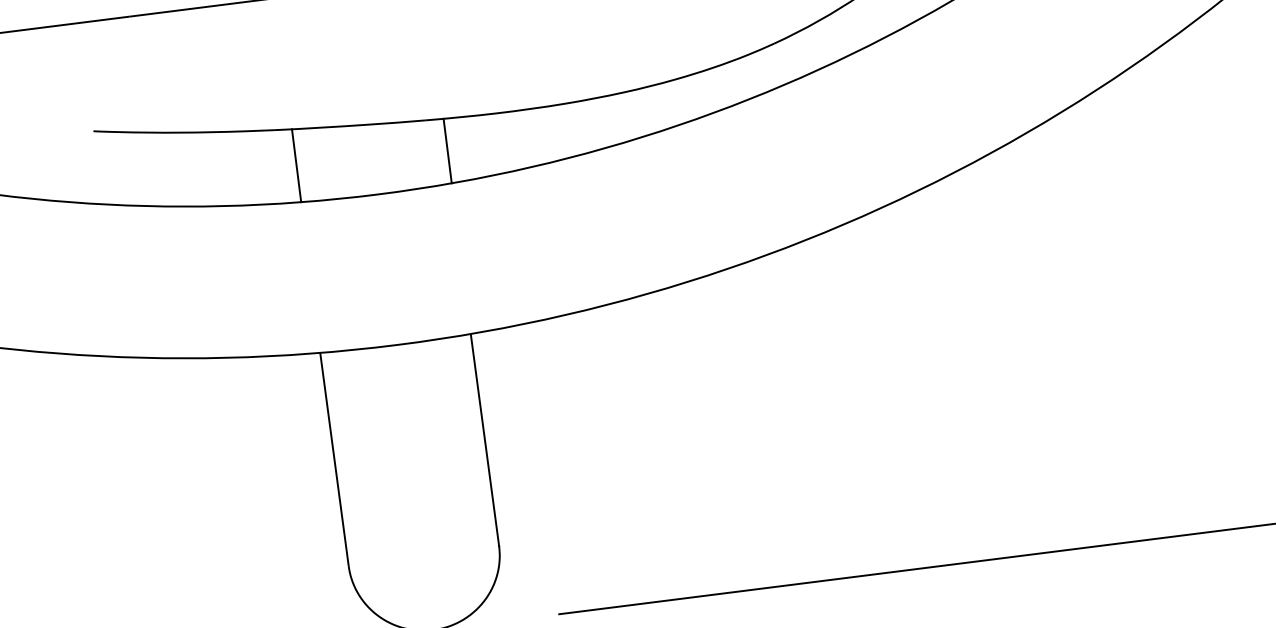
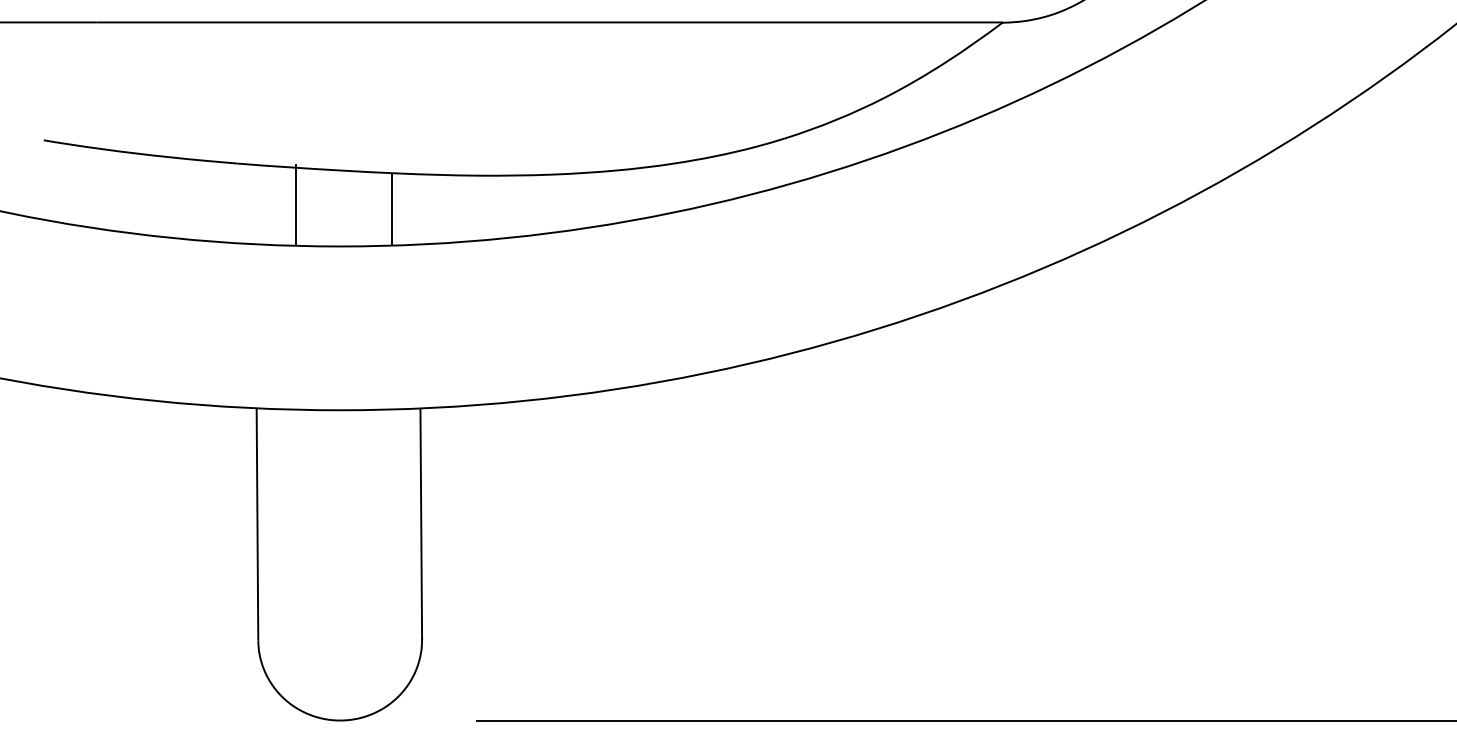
line: (447, 151) -> (392, 209), moved
line: (296, 165) -> (295, 204), moved

